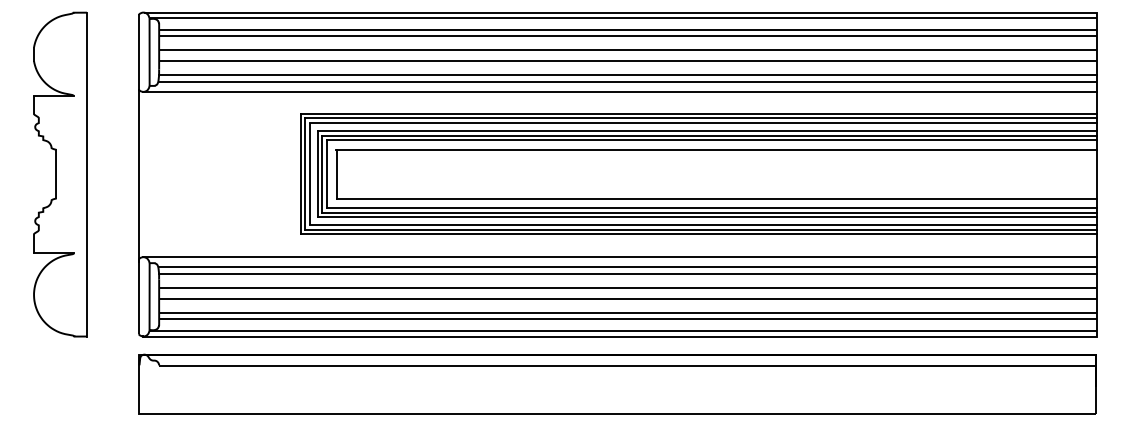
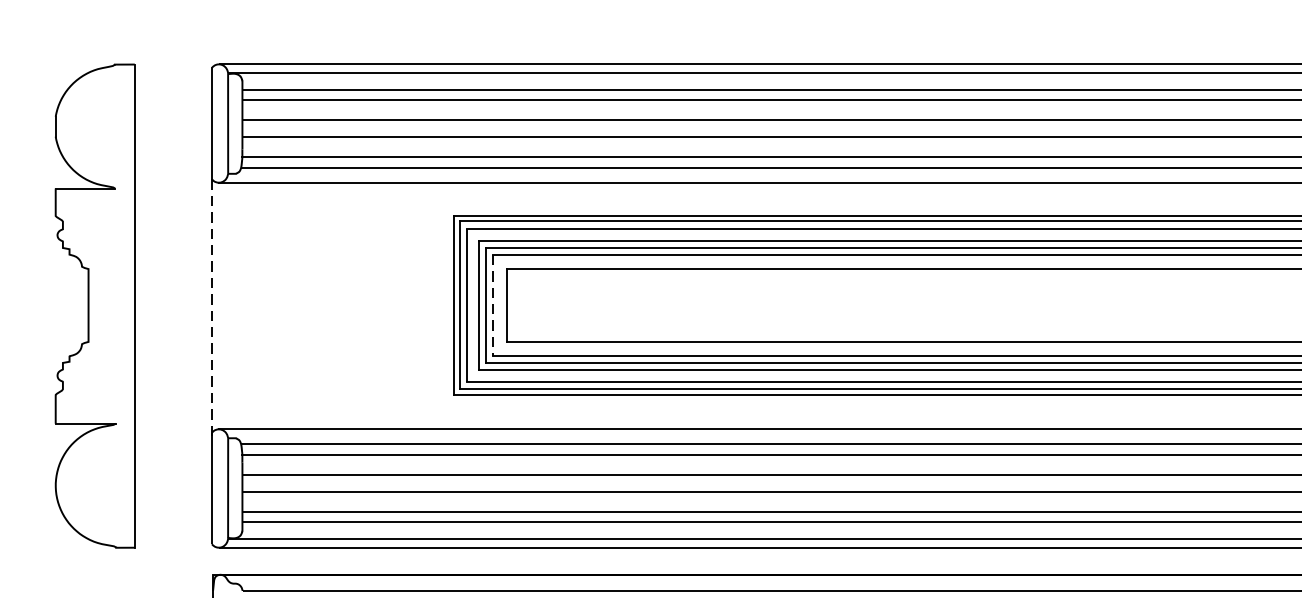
line: (326, 174) -> (492, 305), solid -> dashed
line: (138, 176) -> (211, 308), solid -> dashed

